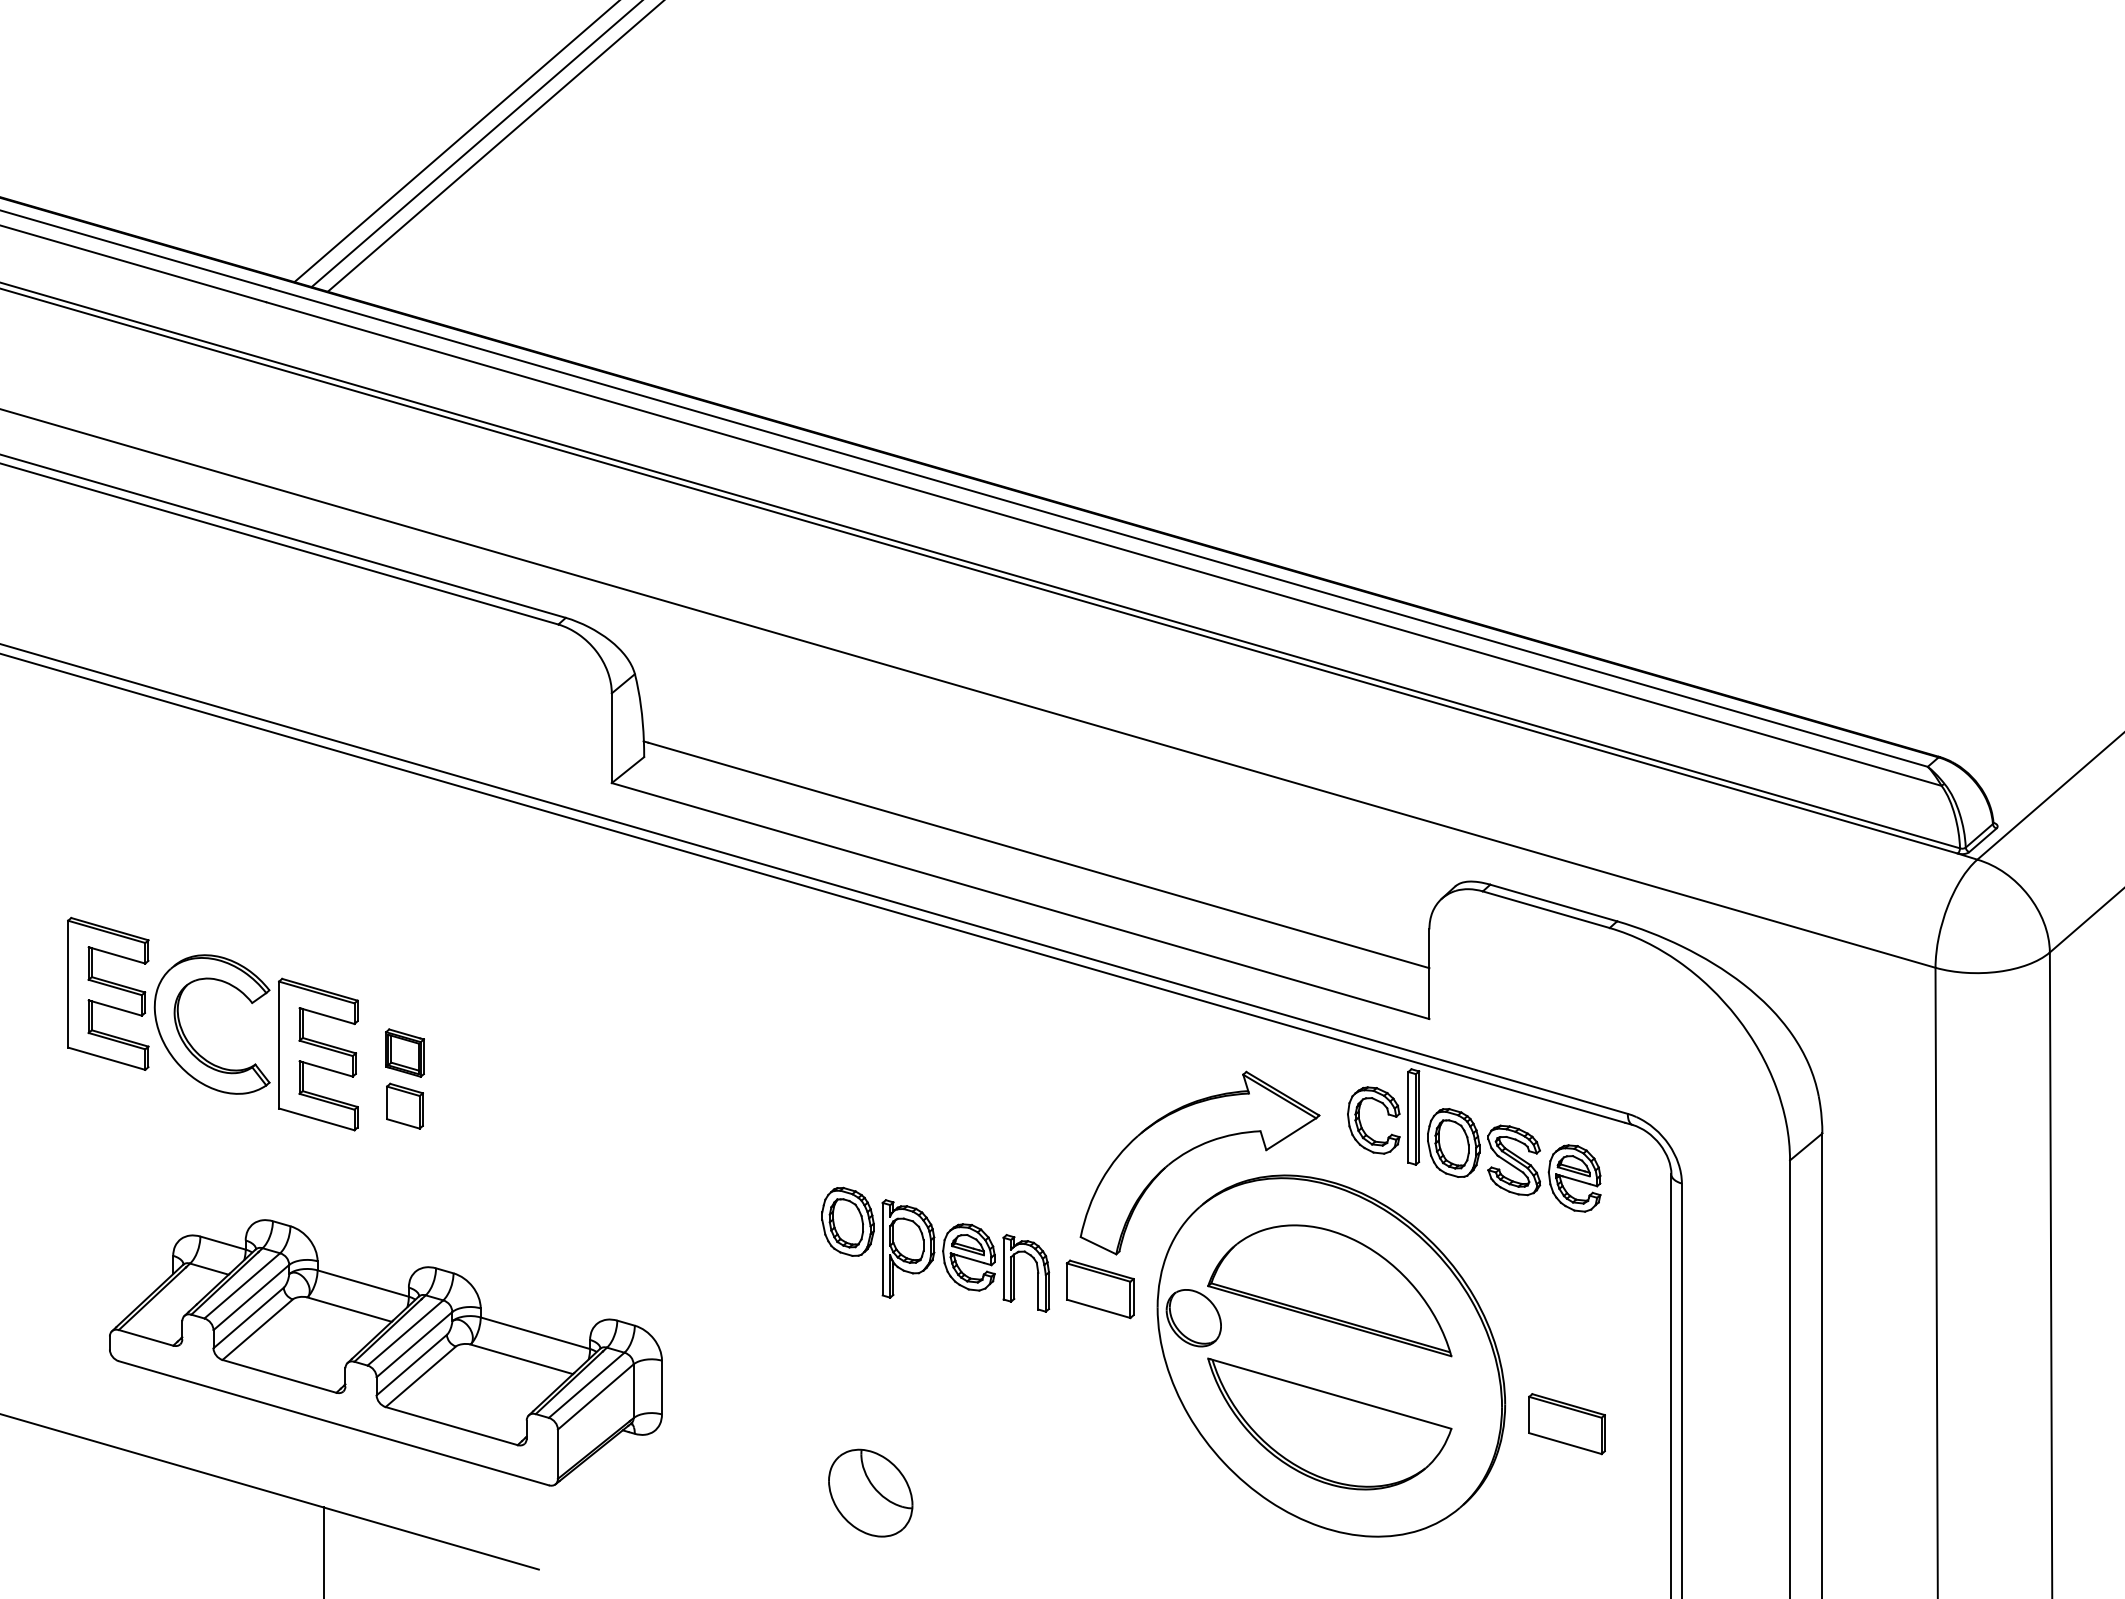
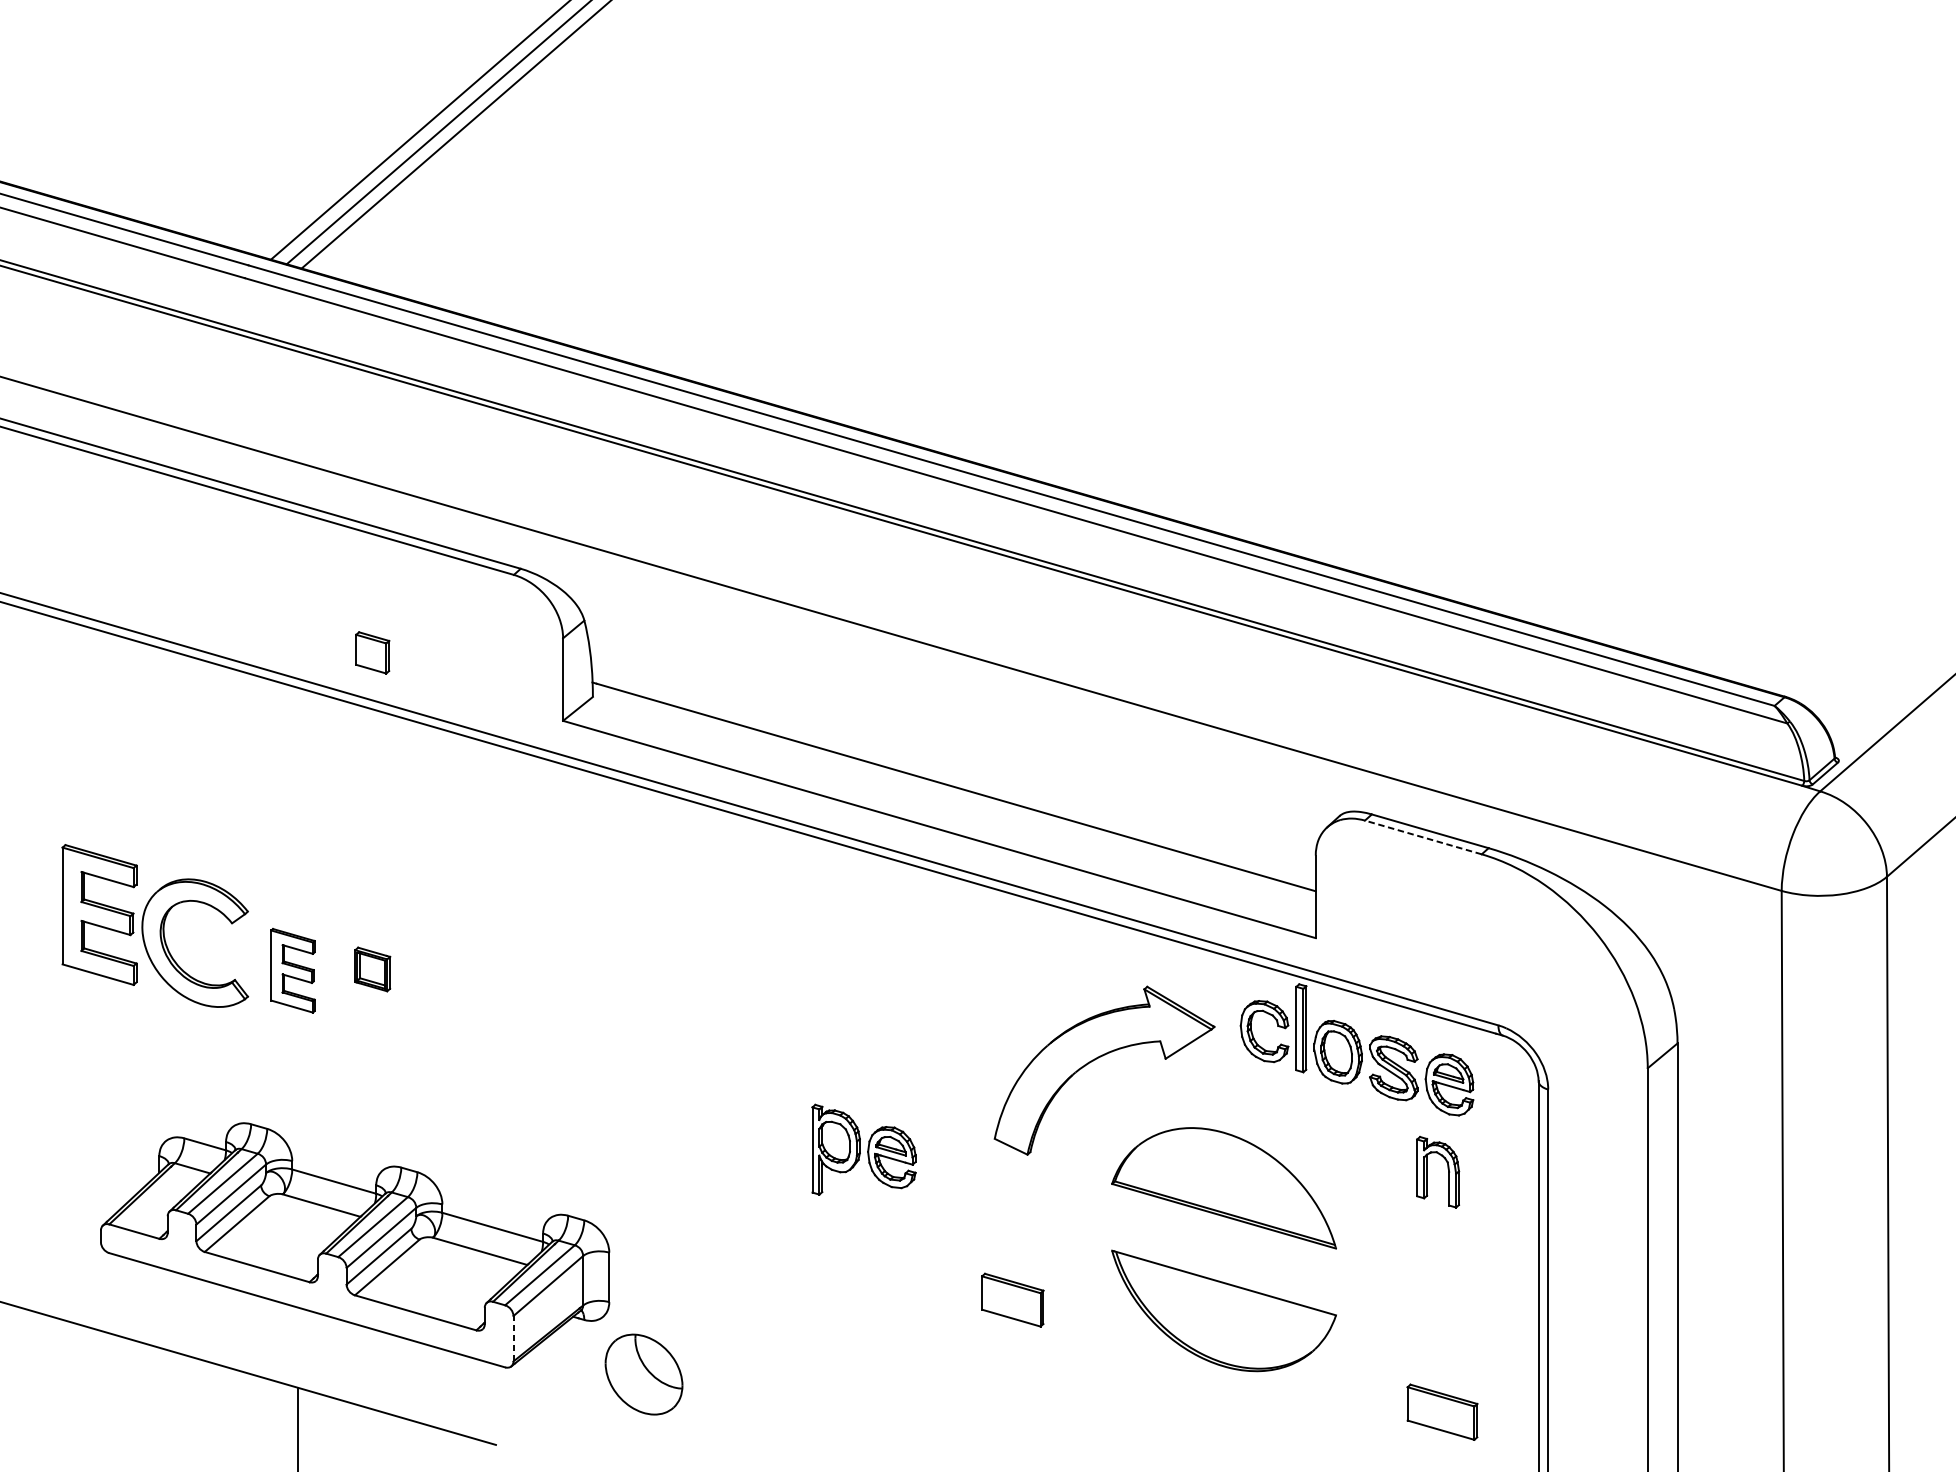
line: (1545, 909) -> (1422, 837), solid -> dashed
part: (318, 1054) -> (293, 970), size x0.6
part: (404, 1105) -> (372, 652), moved
part: (847, 1221) -> (780, 1124), removed
part: (1036, 1269) -> (1447, 1168), moved
part: (1099, 1289) -> (1012, 1300), moved
part: (1331, 1355) -> (1225, 1247), removed
part: (1566, 1424) -> (1441, 1412), moved
line: (557, 1454) -> (513, 1338), solid -> dashed
part: (870, 1492) -> (643, 1373), moved

